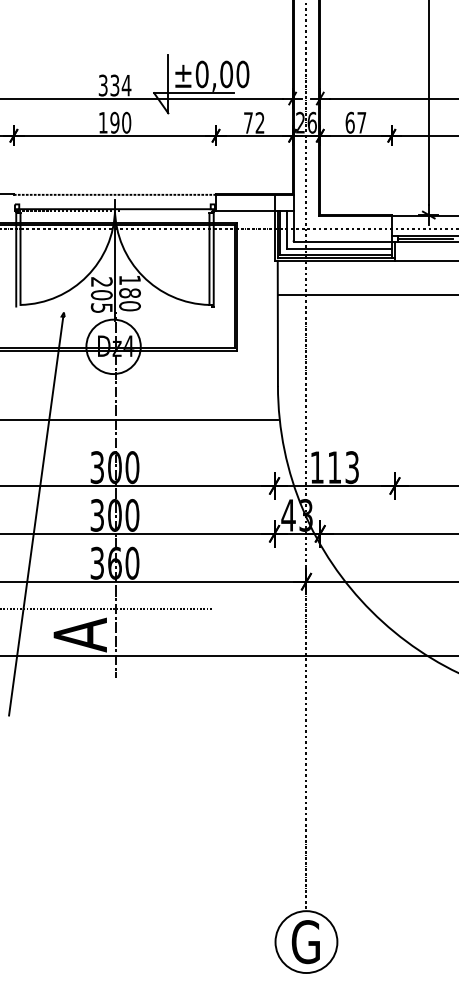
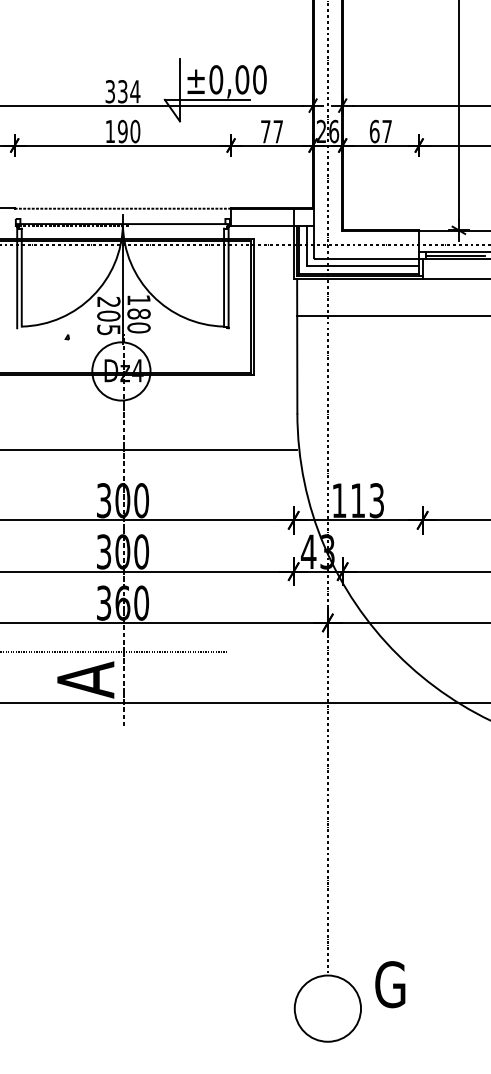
text: (259, 122) -> (277, 131), 72 -> 77
line: (36, 515) -> (38, 552), removed
text: (306, 941) -> (390, 984), moved

